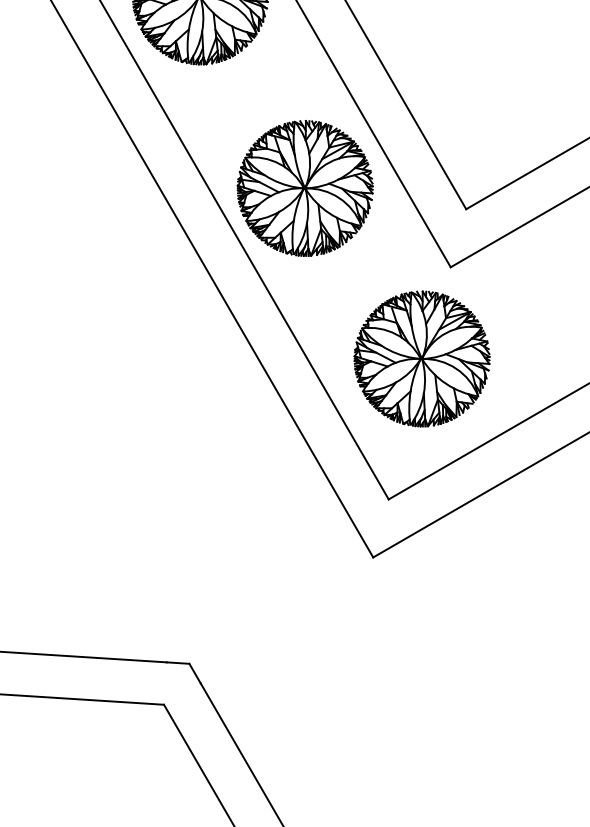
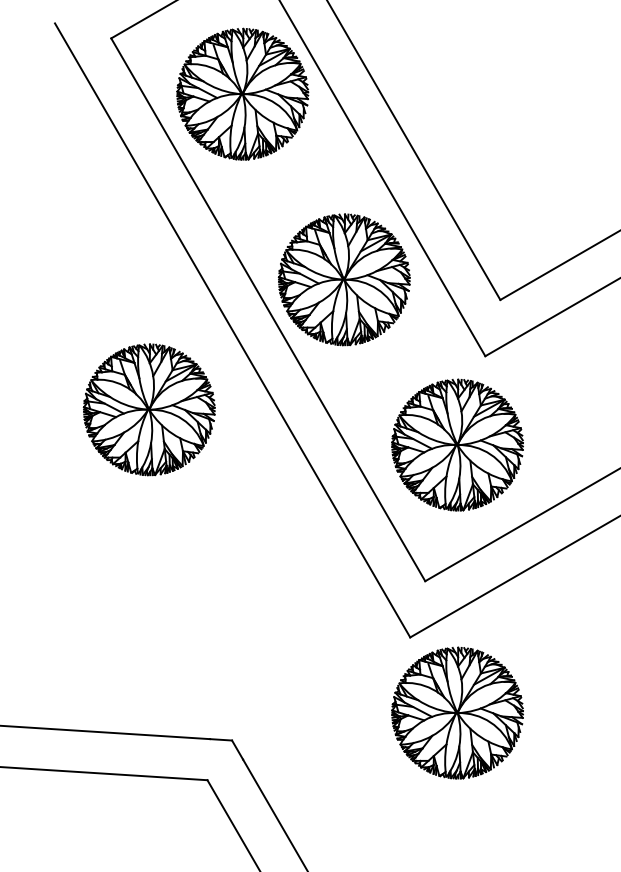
part: (103, 322) -> (148, 409), added
part: (421, 634) -> (457, 712), added

